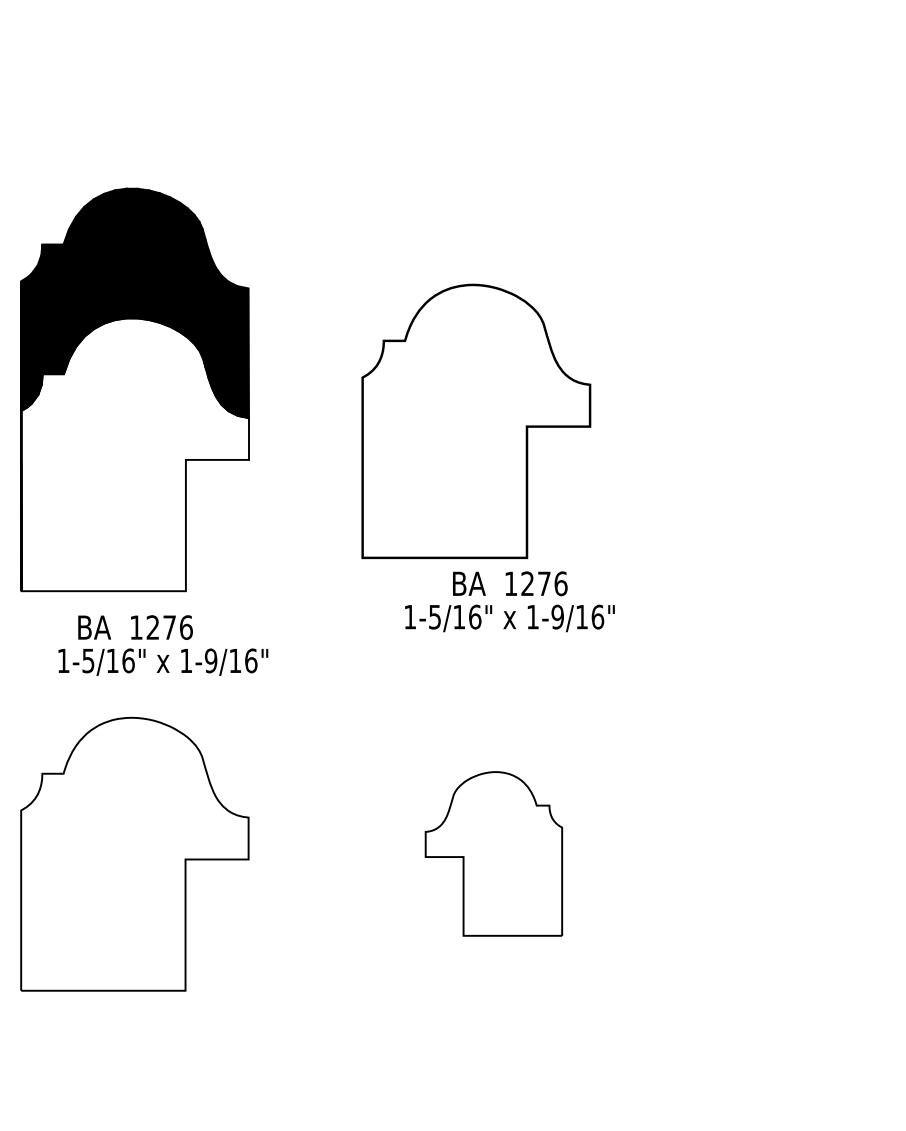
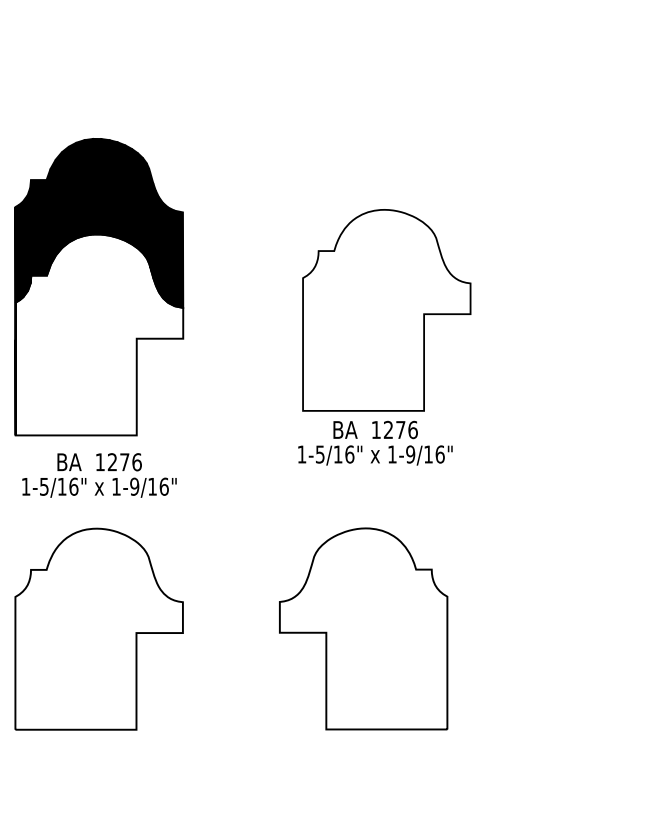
part: (476, 421) -> (386, 310), moved
text: (163, 661) -> (99, 487), moved
part: (493, 853) -> (363, 628), size x1.67

